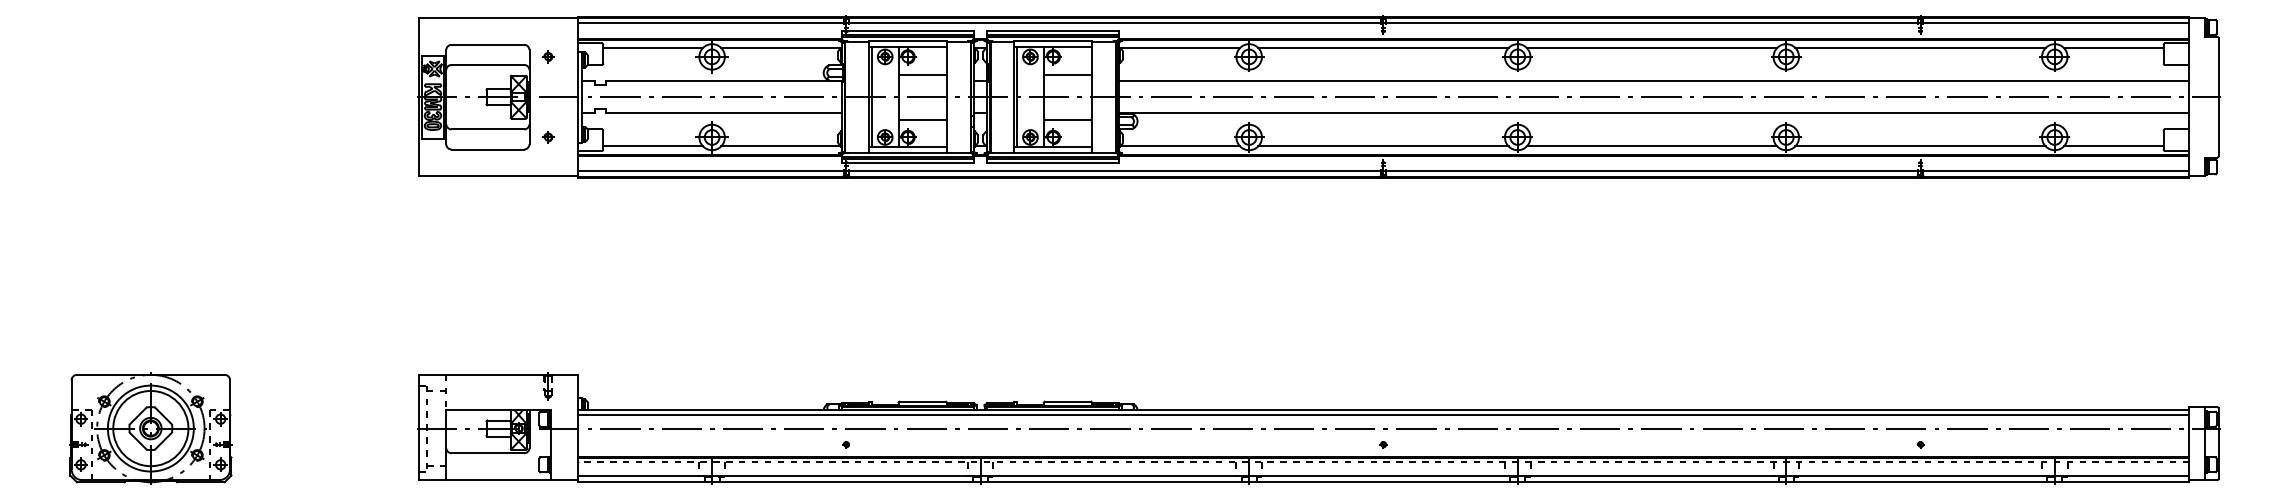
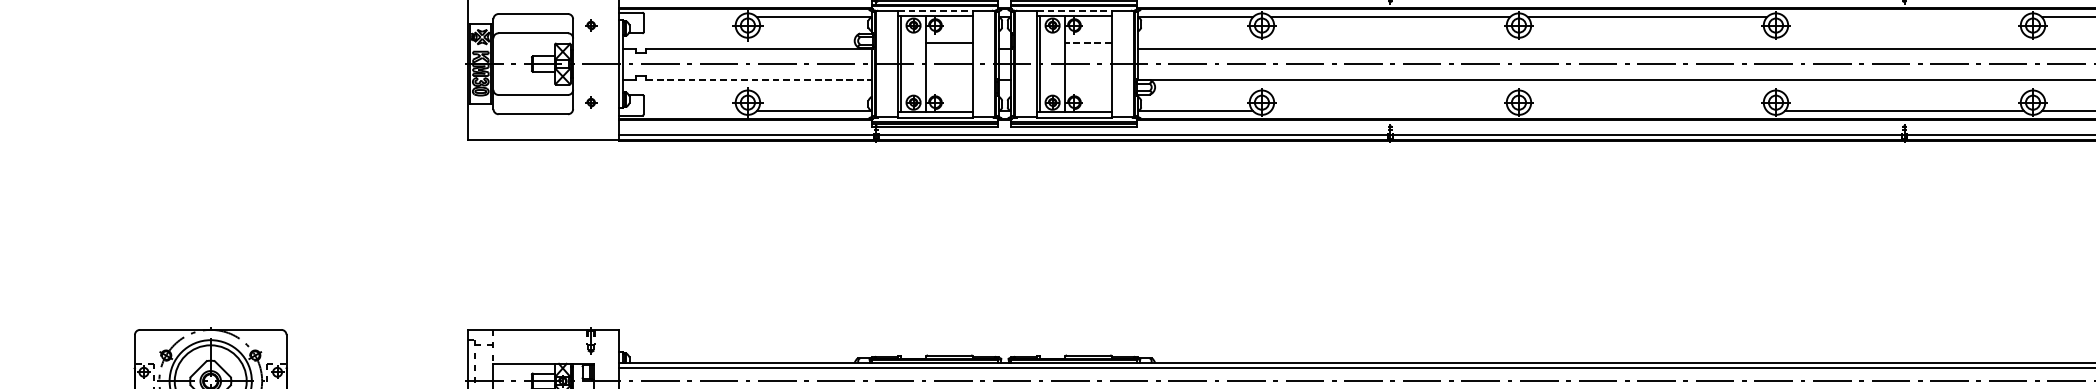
line: (908, 41) -> (935, 10), solid -> dashed
line: (1053, 41) -> (1074, 10), solid -> dashed
line: (653, 47) -> (691, 16), removed
line: (1920, 47) -> (1904, 16), removed
line: (1067, 74) -> (1088, 42), solid -> dashed
line: (724, 113) -> (759, 79), solid -> dashed
line: (922, 119) -> (949, 85), removed
line: (1067, 119) -> (1088, 85), removed
line: (653, 146) -> (691, 111), removed
line: (1383, 146) -> (1390, 111), removed
line: (1651, 146) -> (1647, 111), removed

